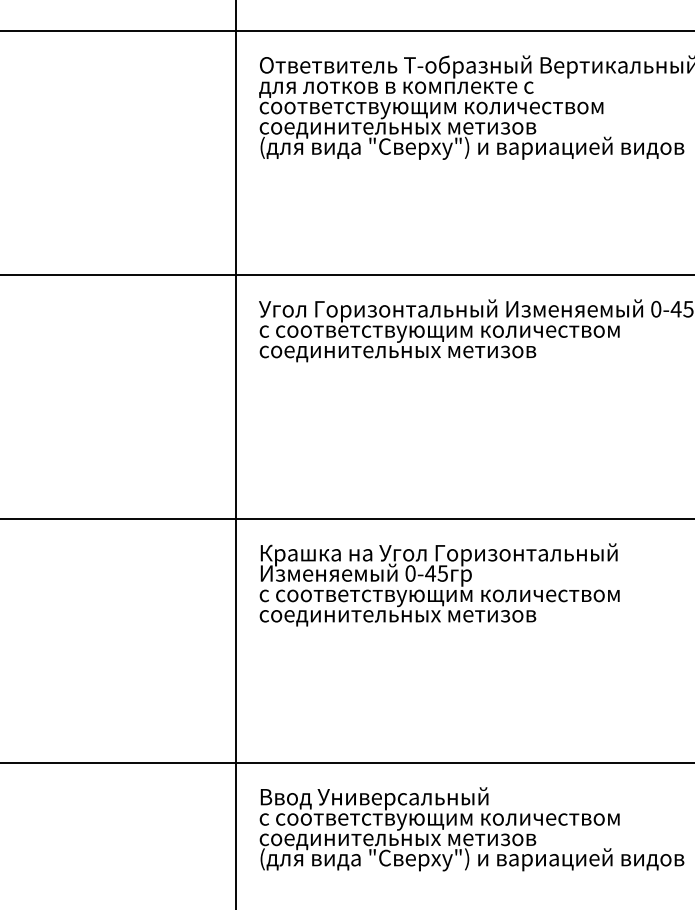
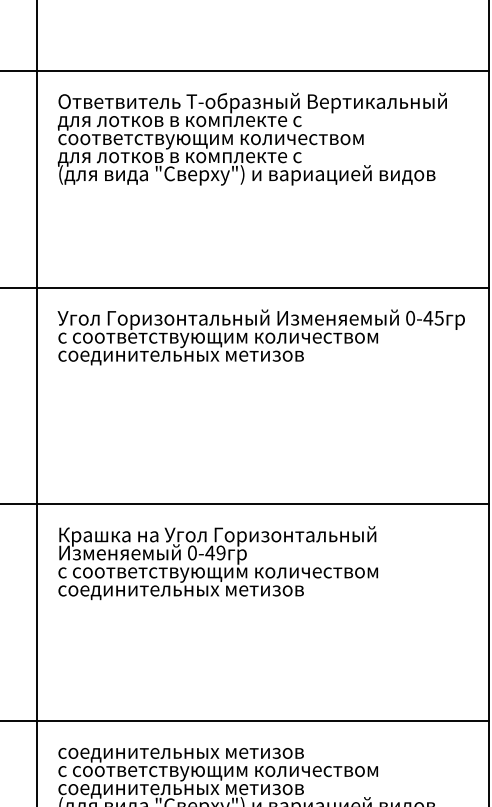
text: (397, 130) -> (180, 159), соединительных метизов -> для лотков в комплекте с
text: (442, 573) -> (220, 552), 0-45 -> 0-49
text: (397, 798) -> (180, 752), Ввод Универсальный -> соединительных метизов

